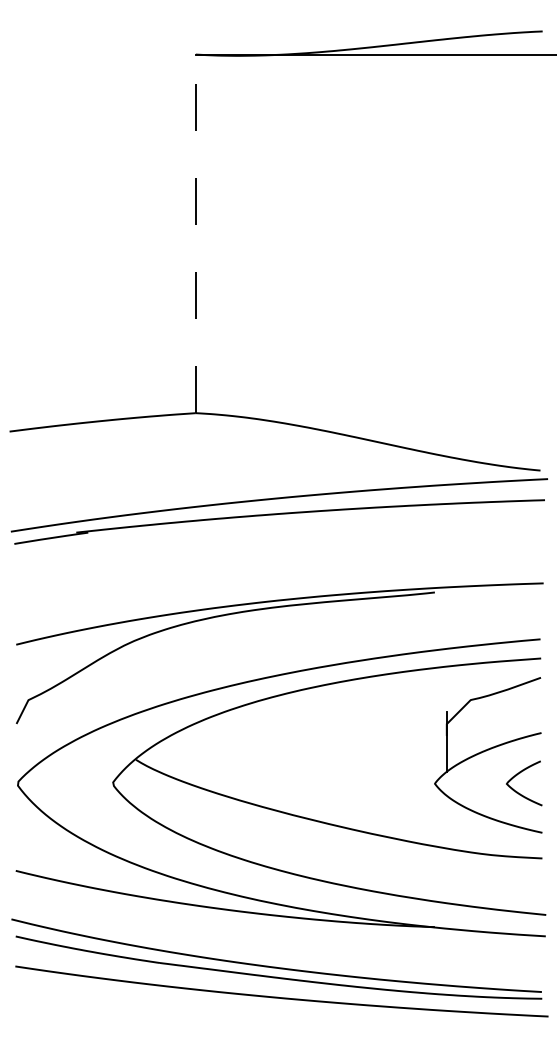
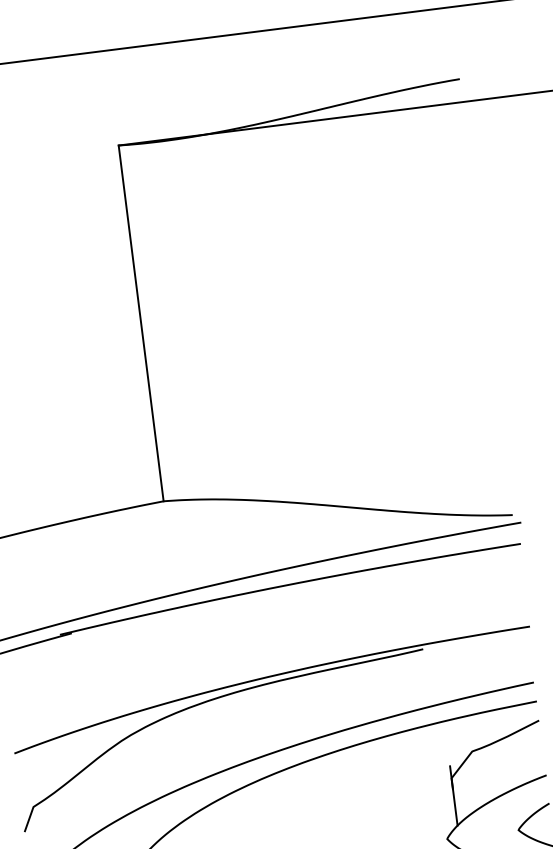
line: (195, 233) -> (140, 323), dashed -> solid

